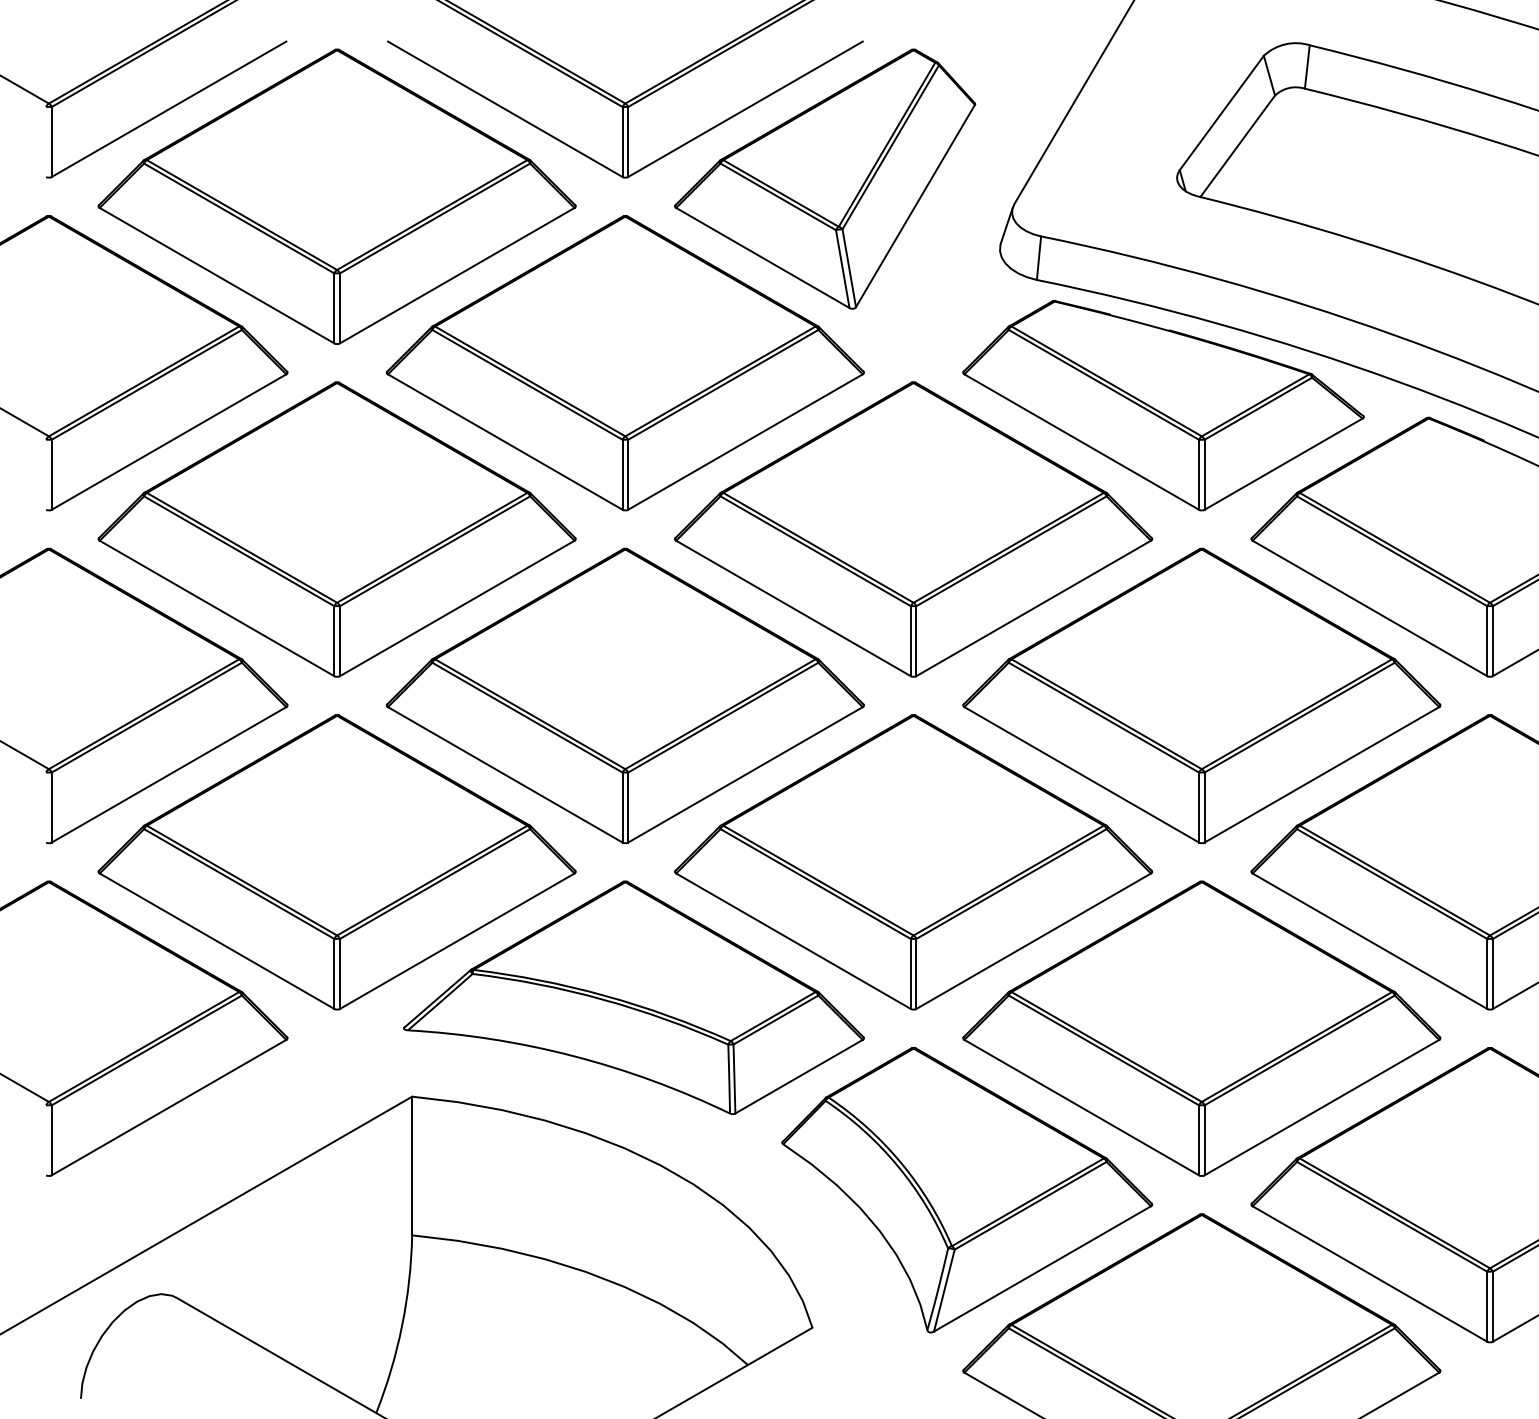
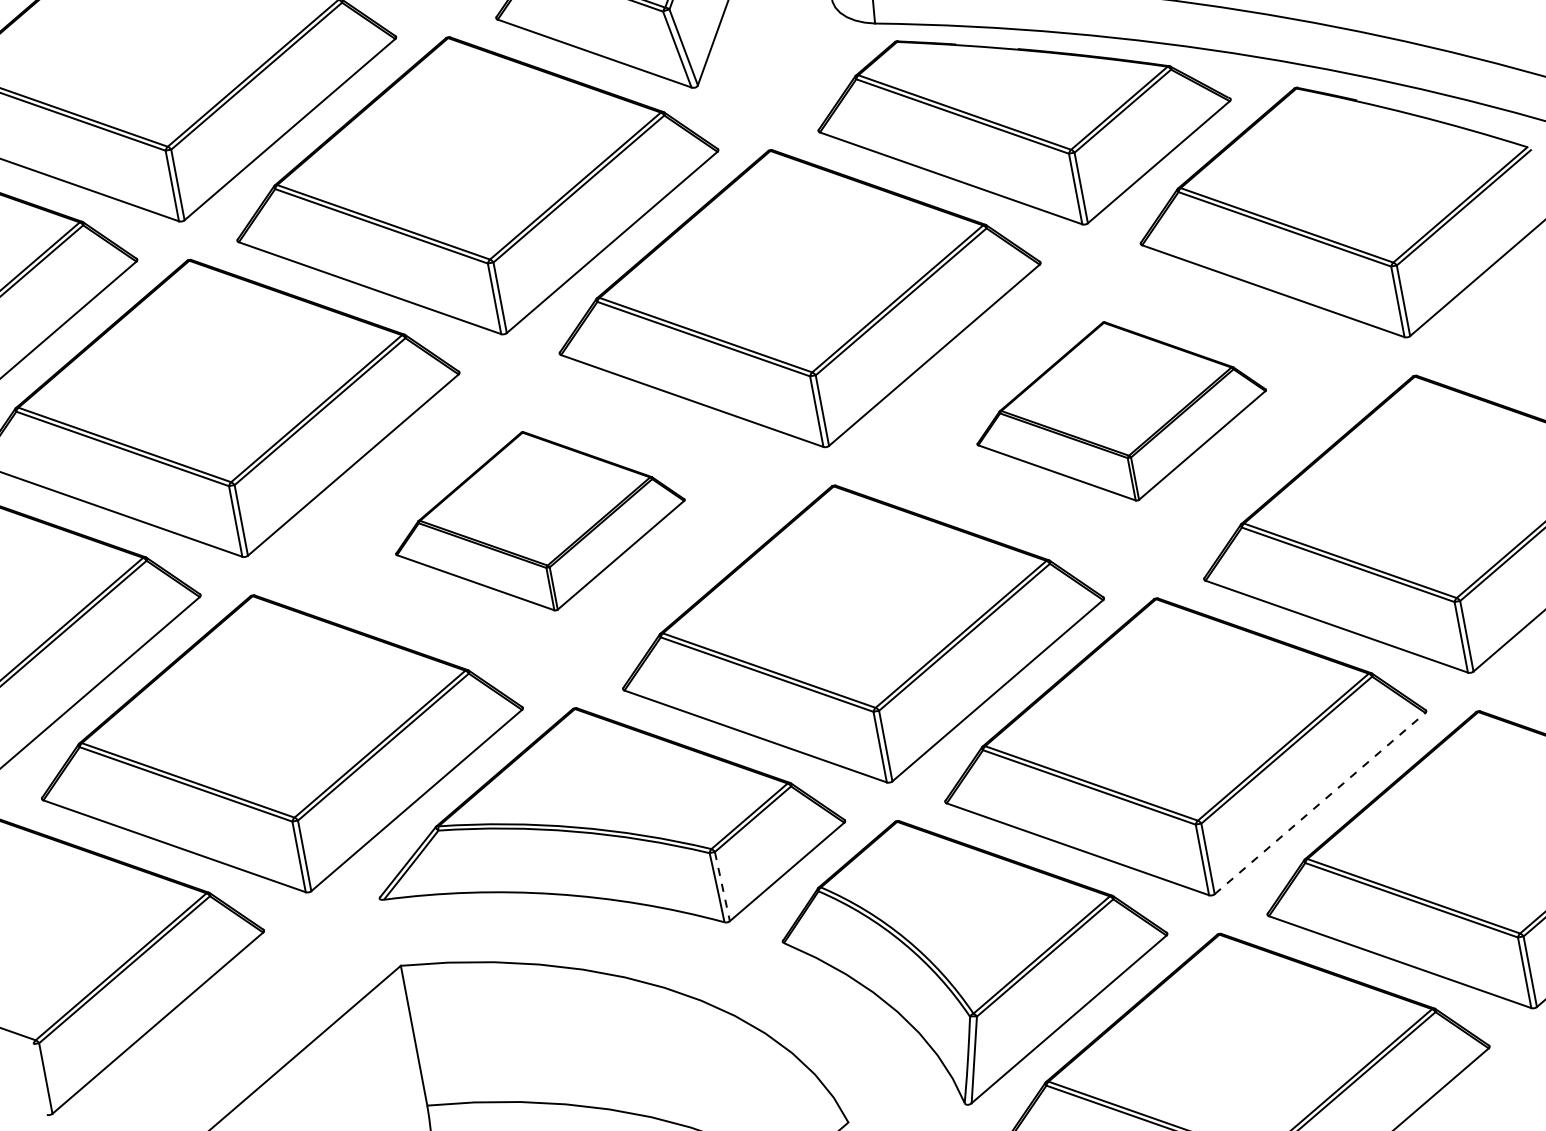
part: (624, 695) -> (538, 520), size x0.6
part: (1201, 695) -> (1120, 411), size x0.6
line: (734, 1079) -> (722, 887), solid -> dashed
line: (1322, 1107) -> (1320, 803), solid -> dashed

